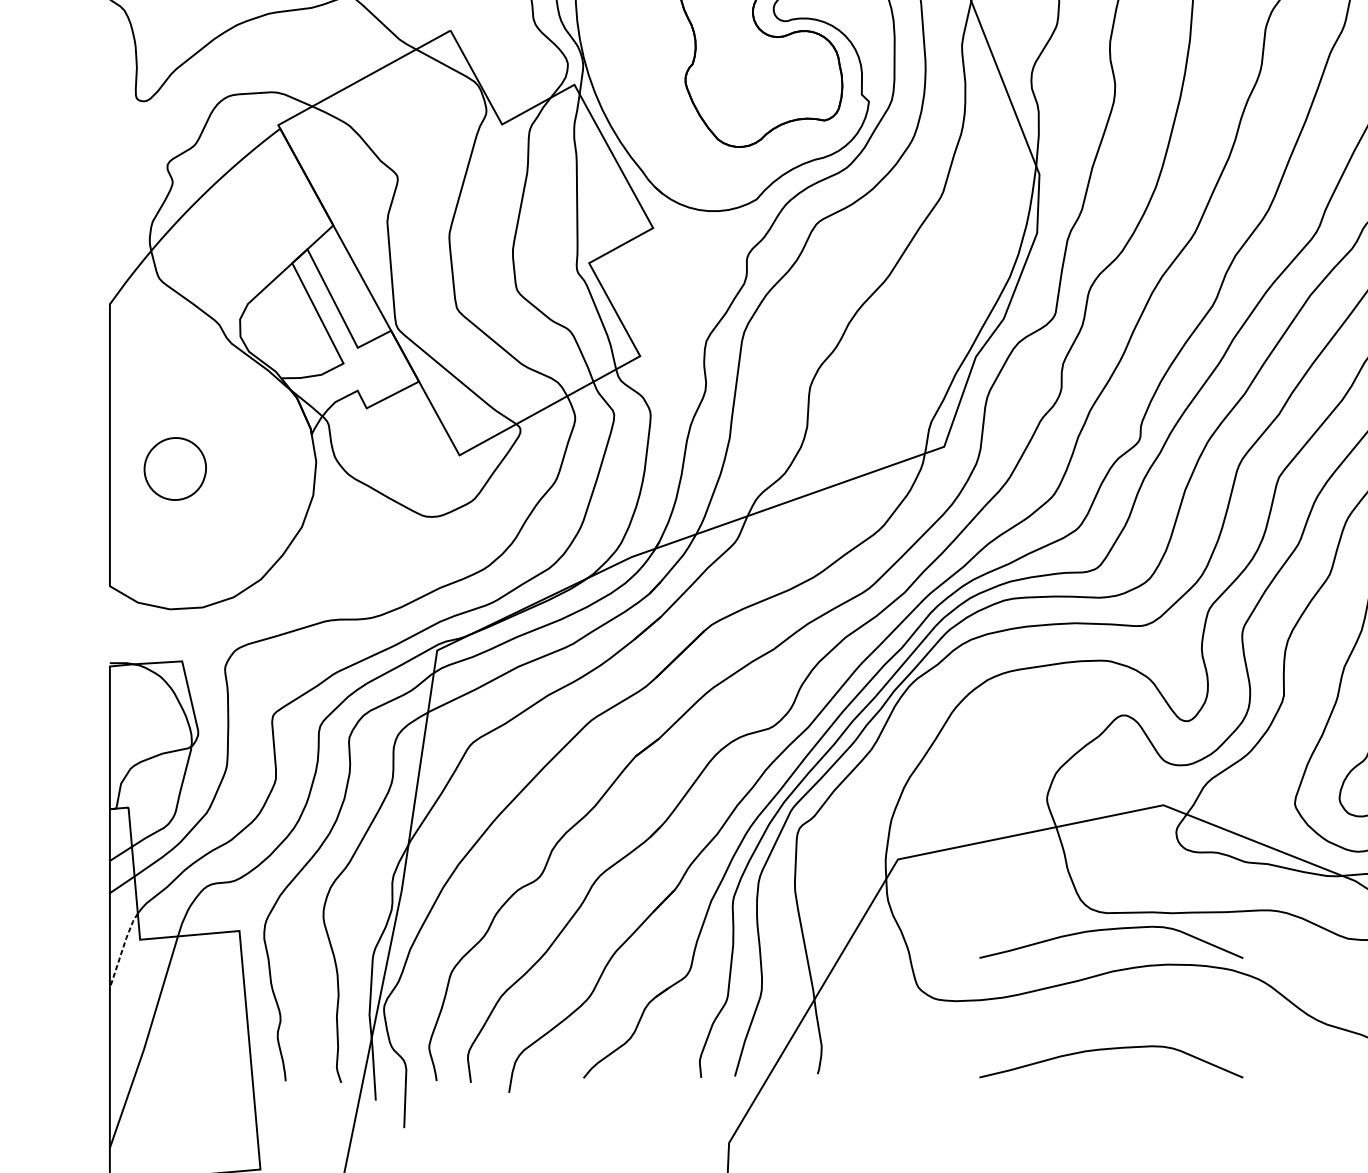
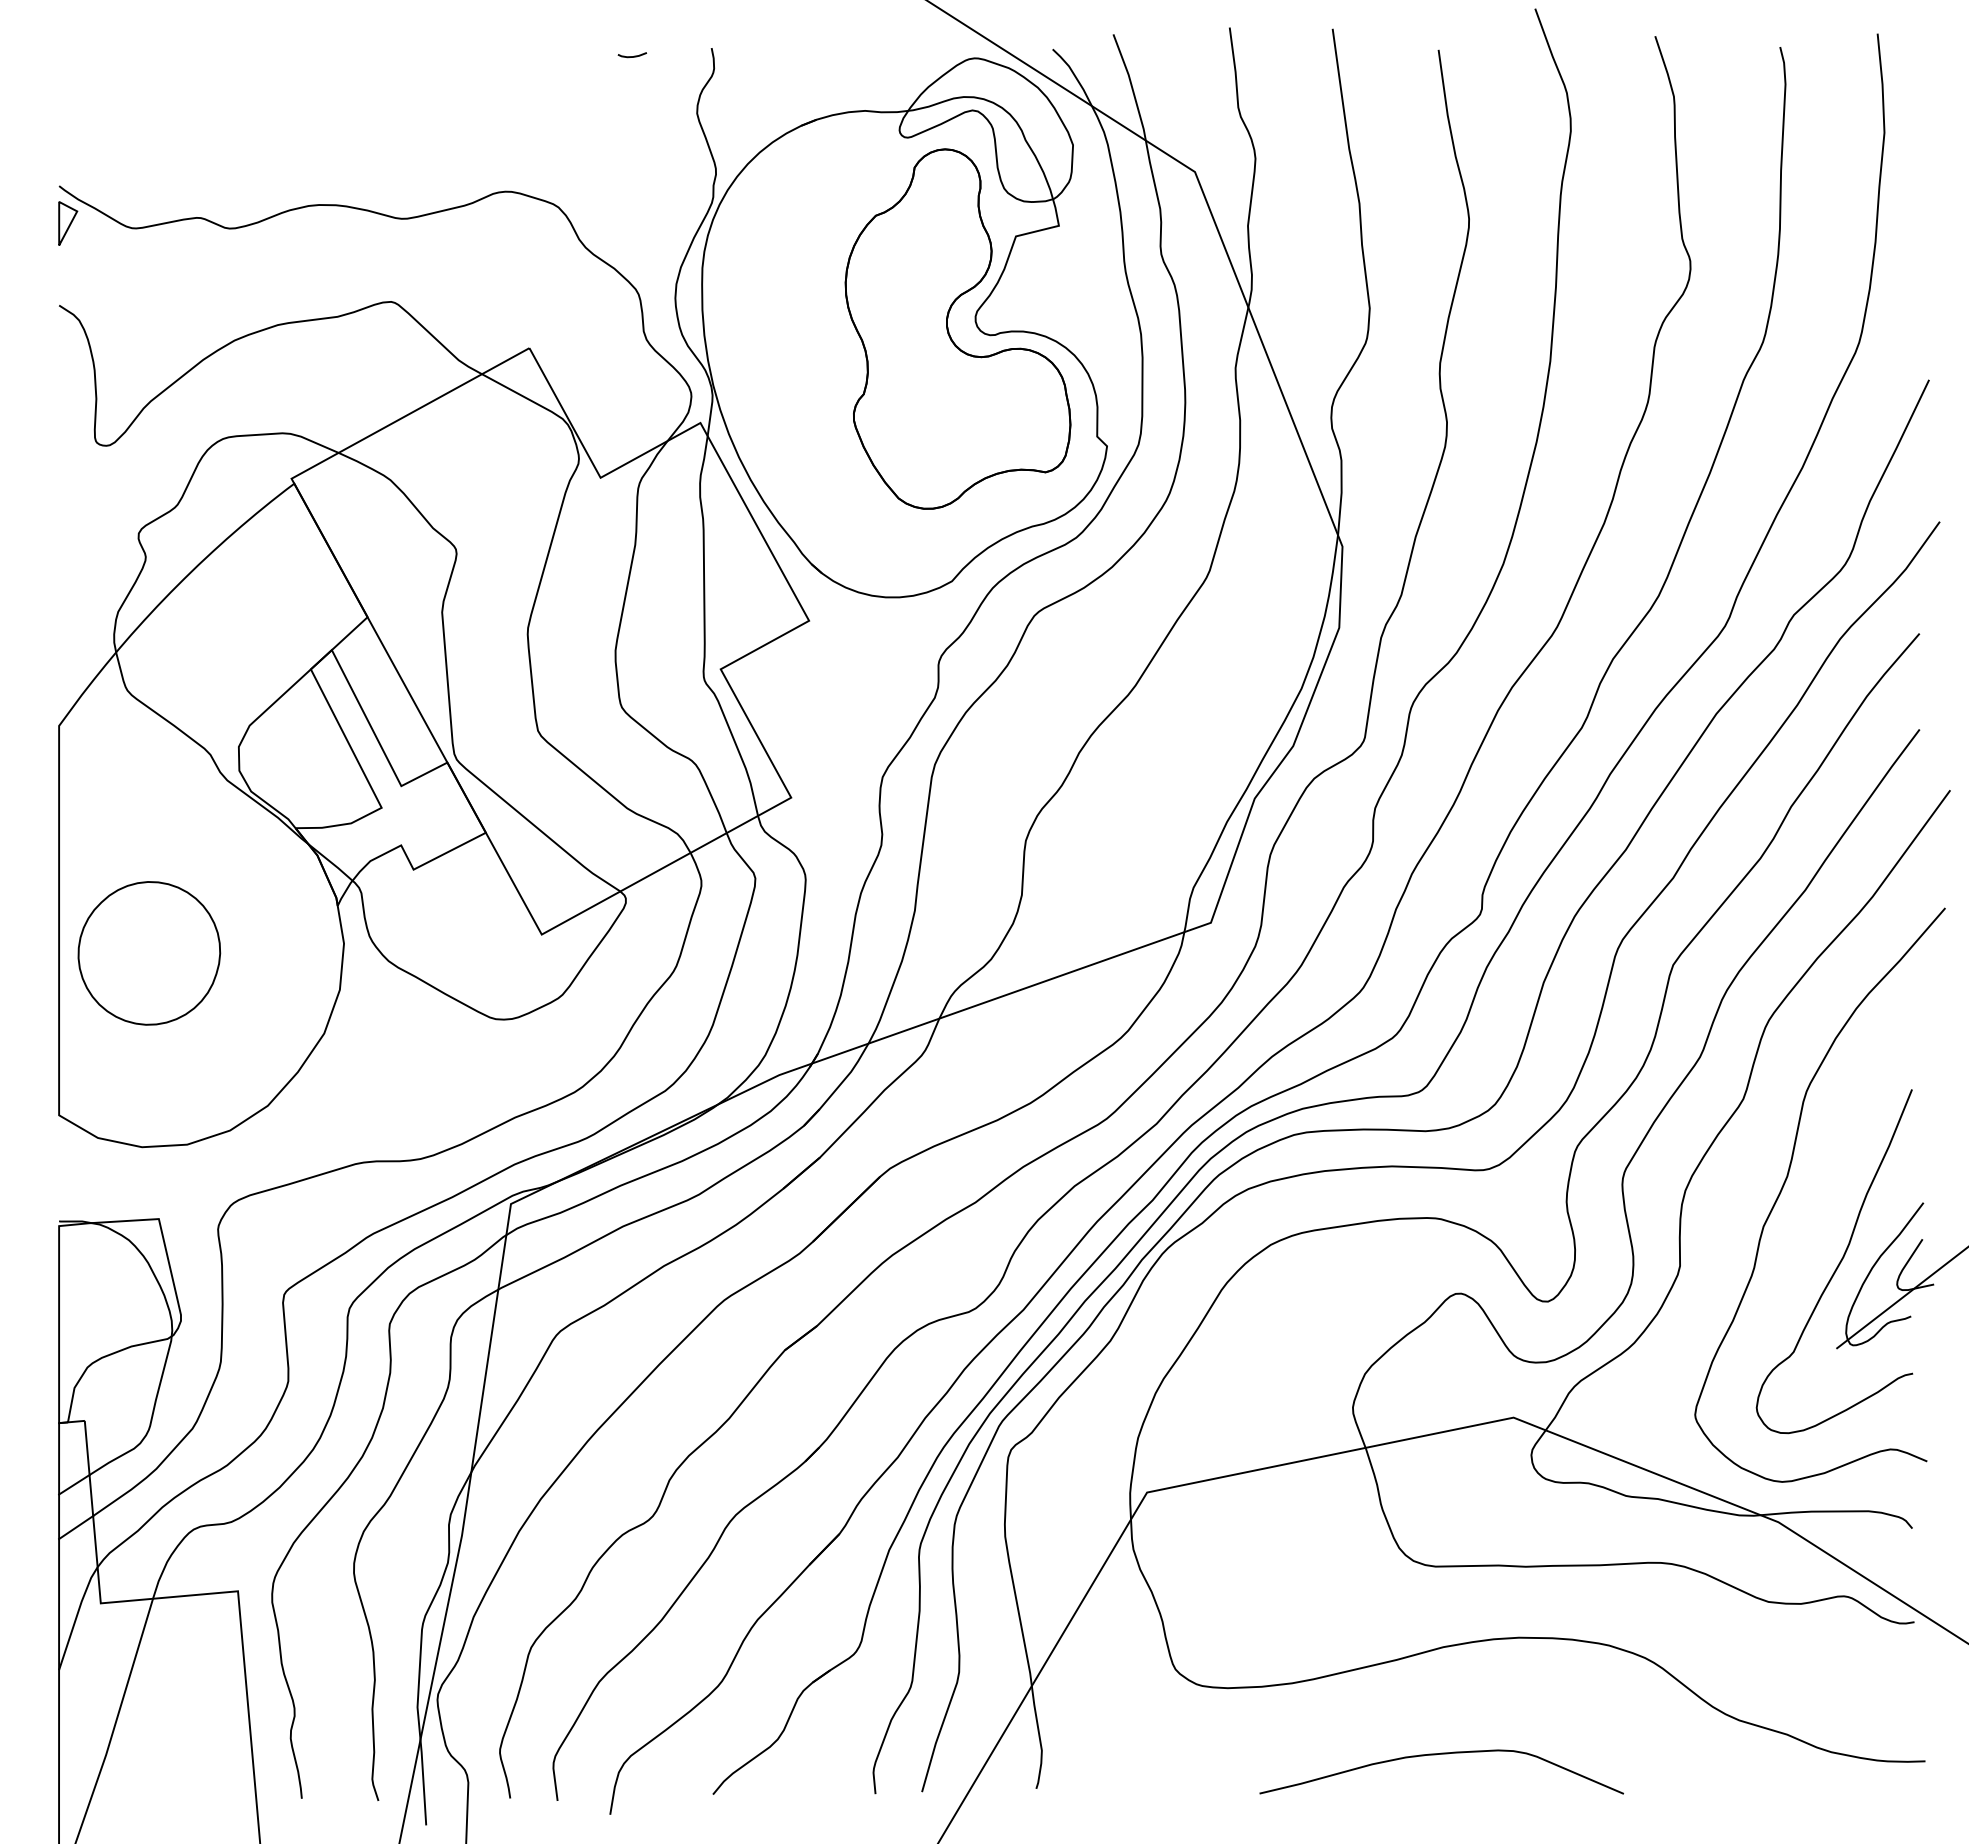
part: (175, 469) -> (149, 953), size x1.67
curve: (1107, 930) -> (1436, 1590), removed
line: (122, 949) -> (76, 1616), dashed -> solid

